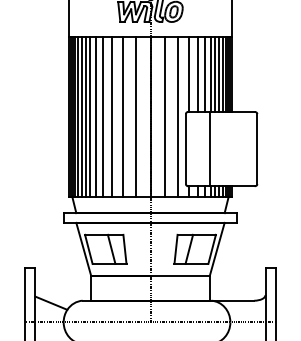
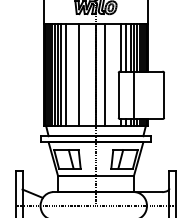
line: (112, 116) -> (71, 74), removed
line: (135, 116) -> (86, 74), removed
line: (177, 116) -> (113, 74), removed

